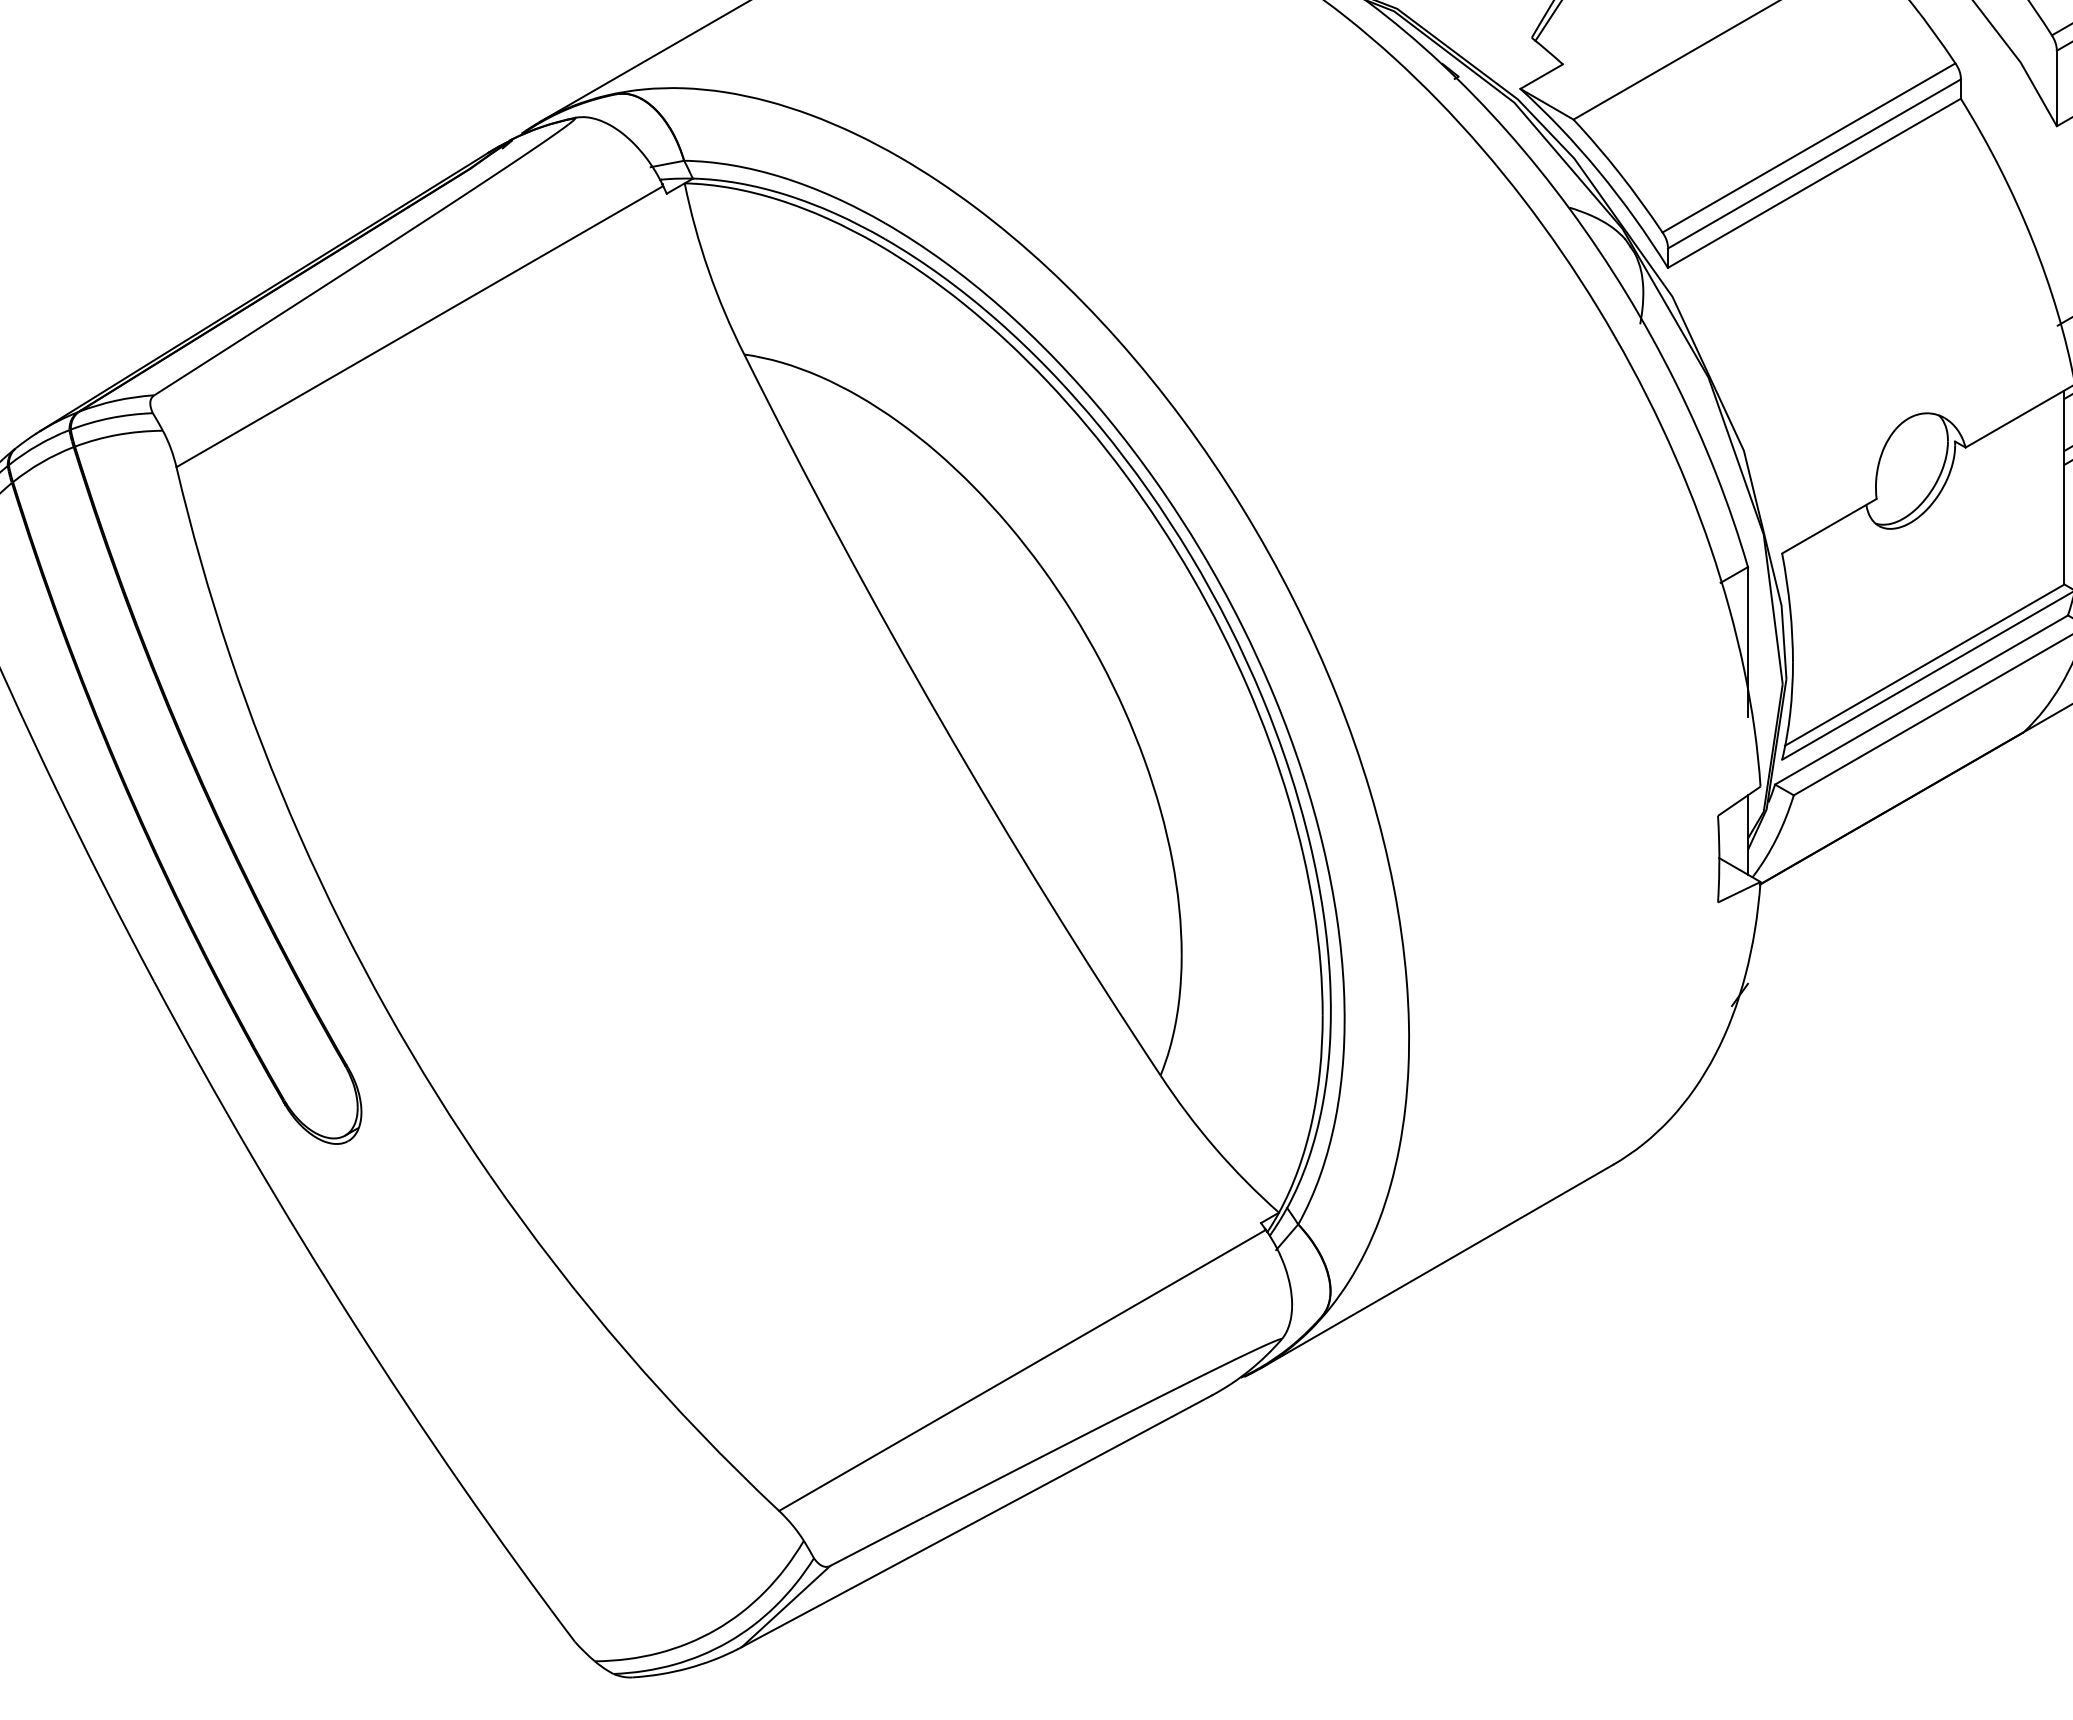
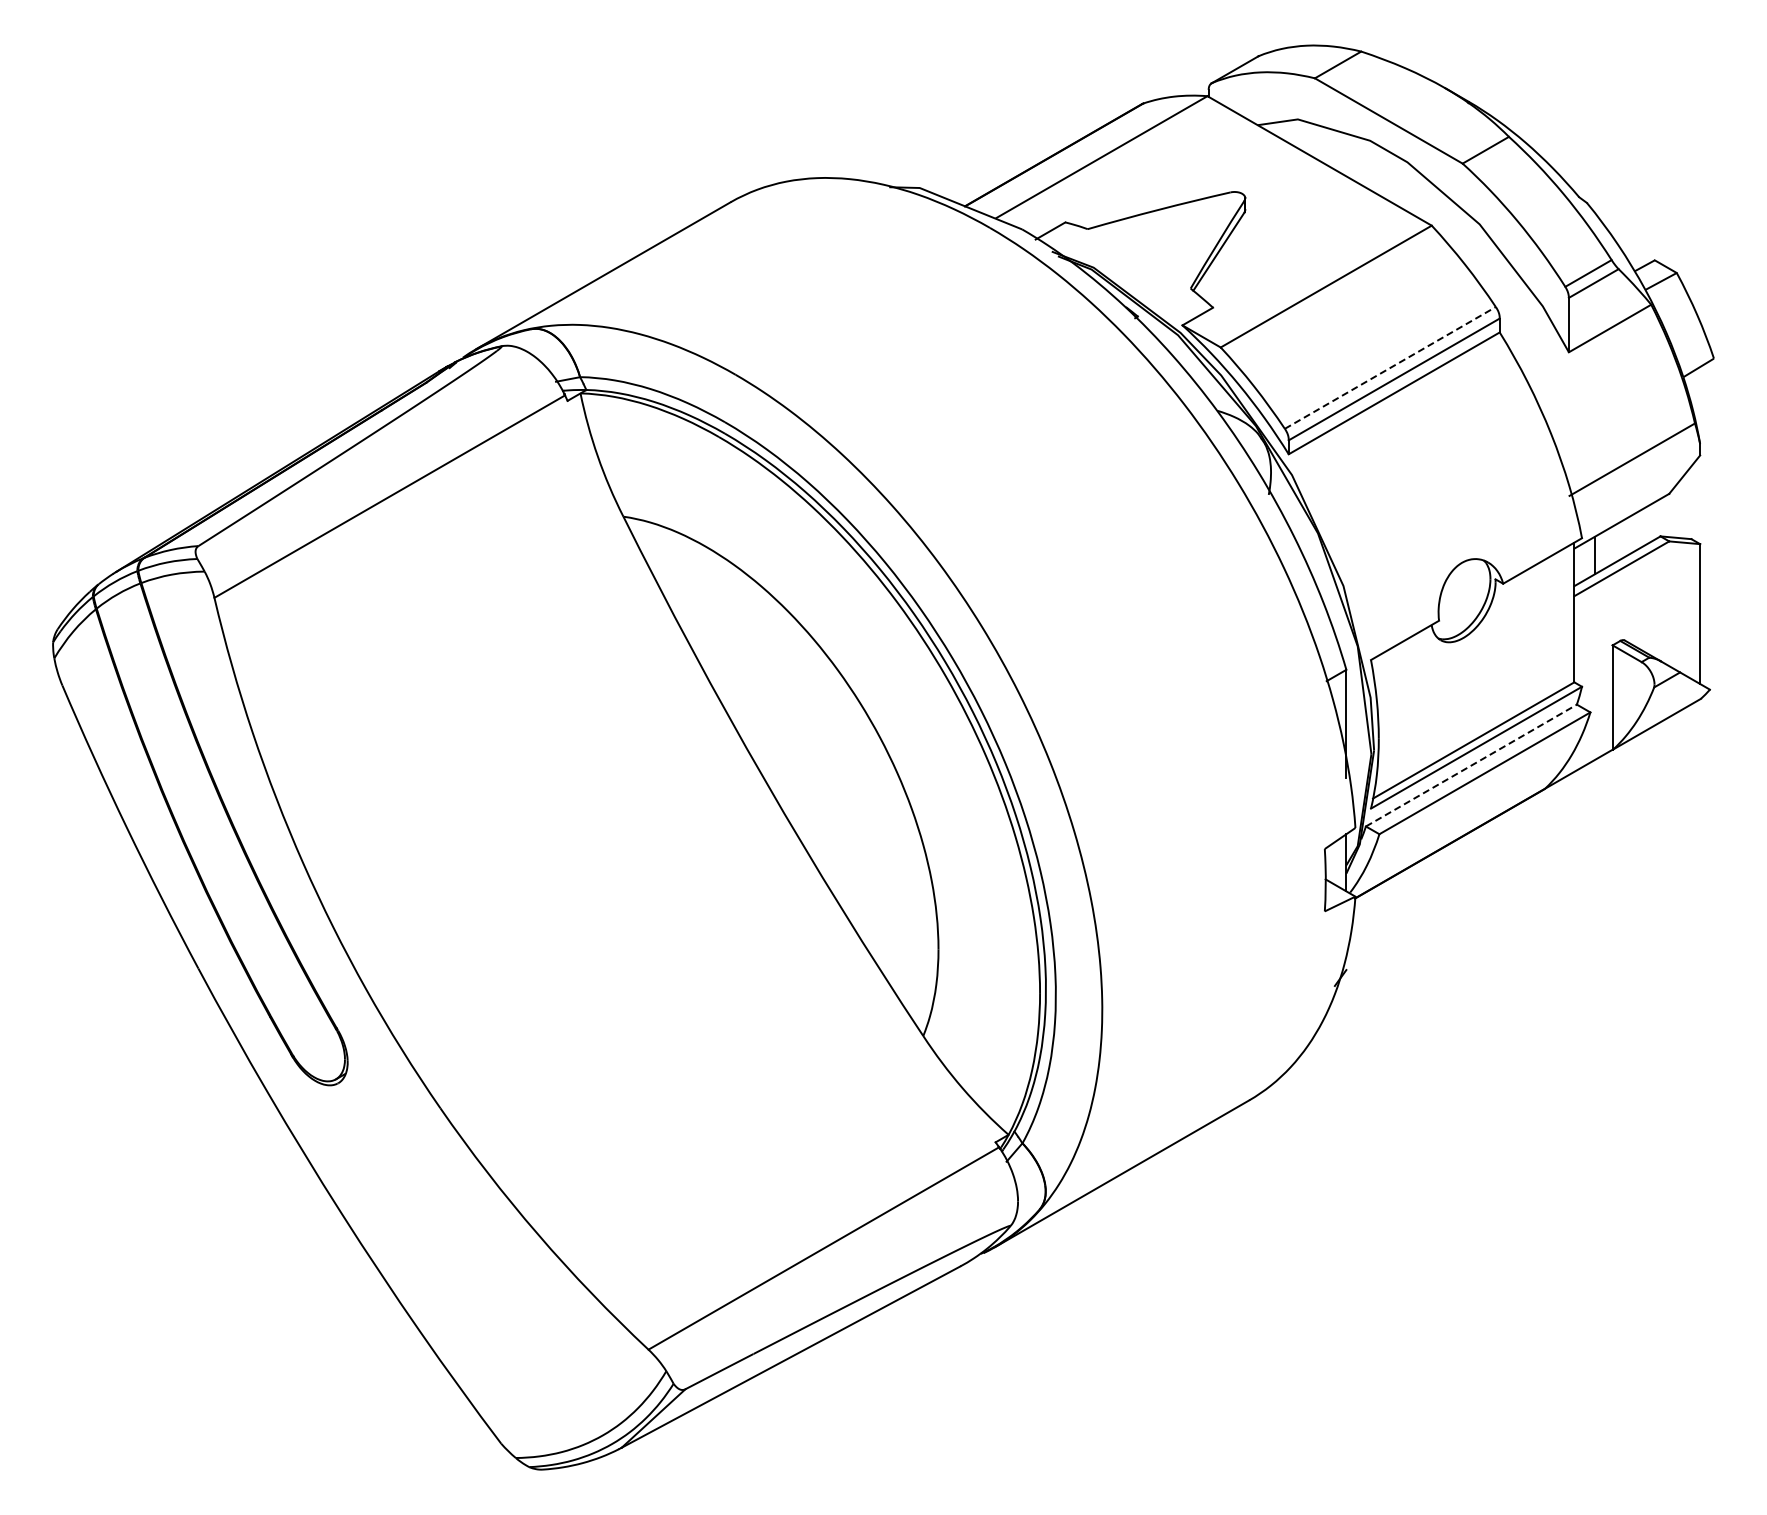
line: (1809, 147) -> (1390, 367), solid -> dashed
line: (1921, 699) -> (1471, 765), solid -> dashed

